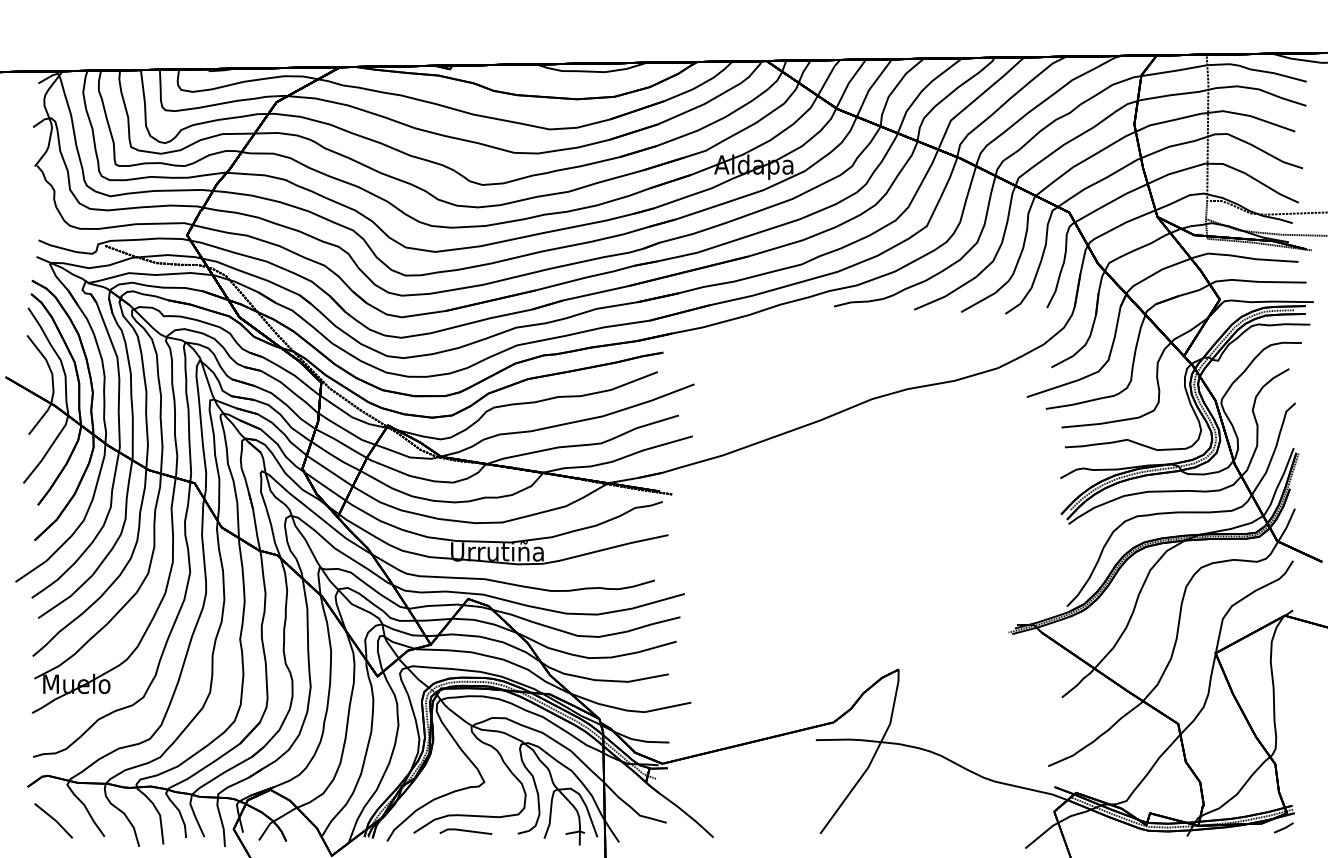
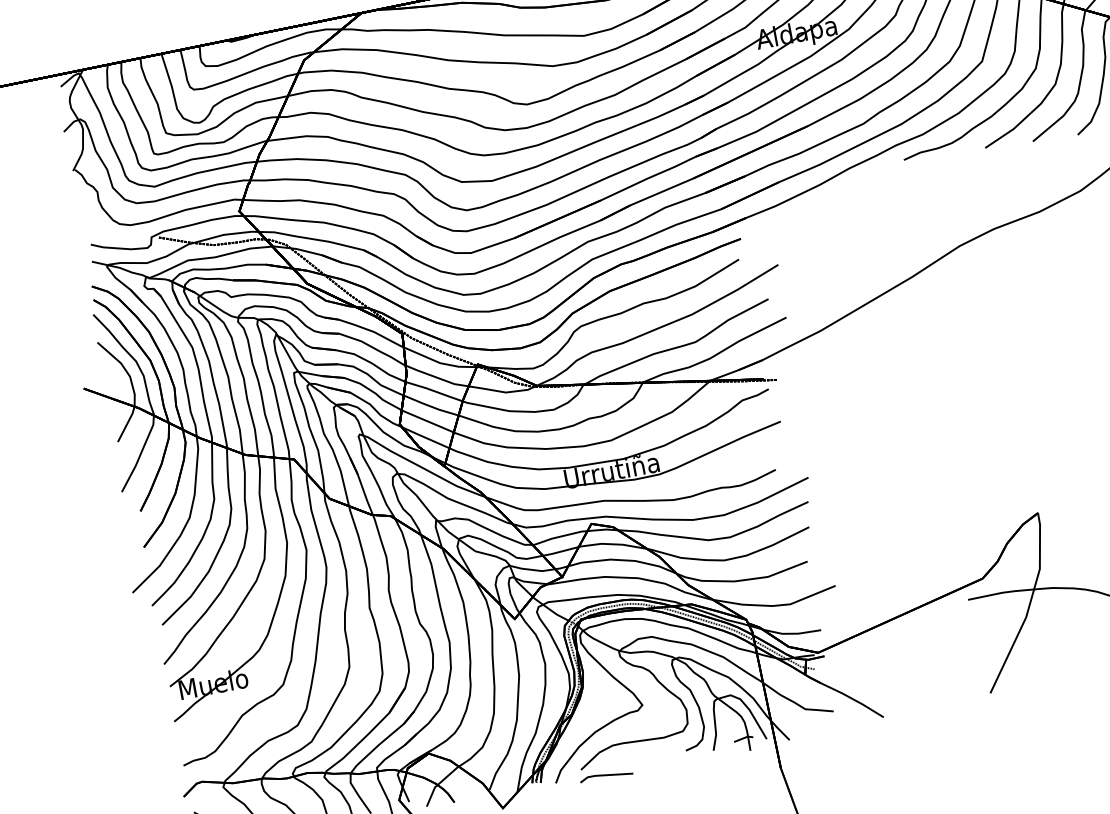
line: (465, 831) -> (605, 776), moved

